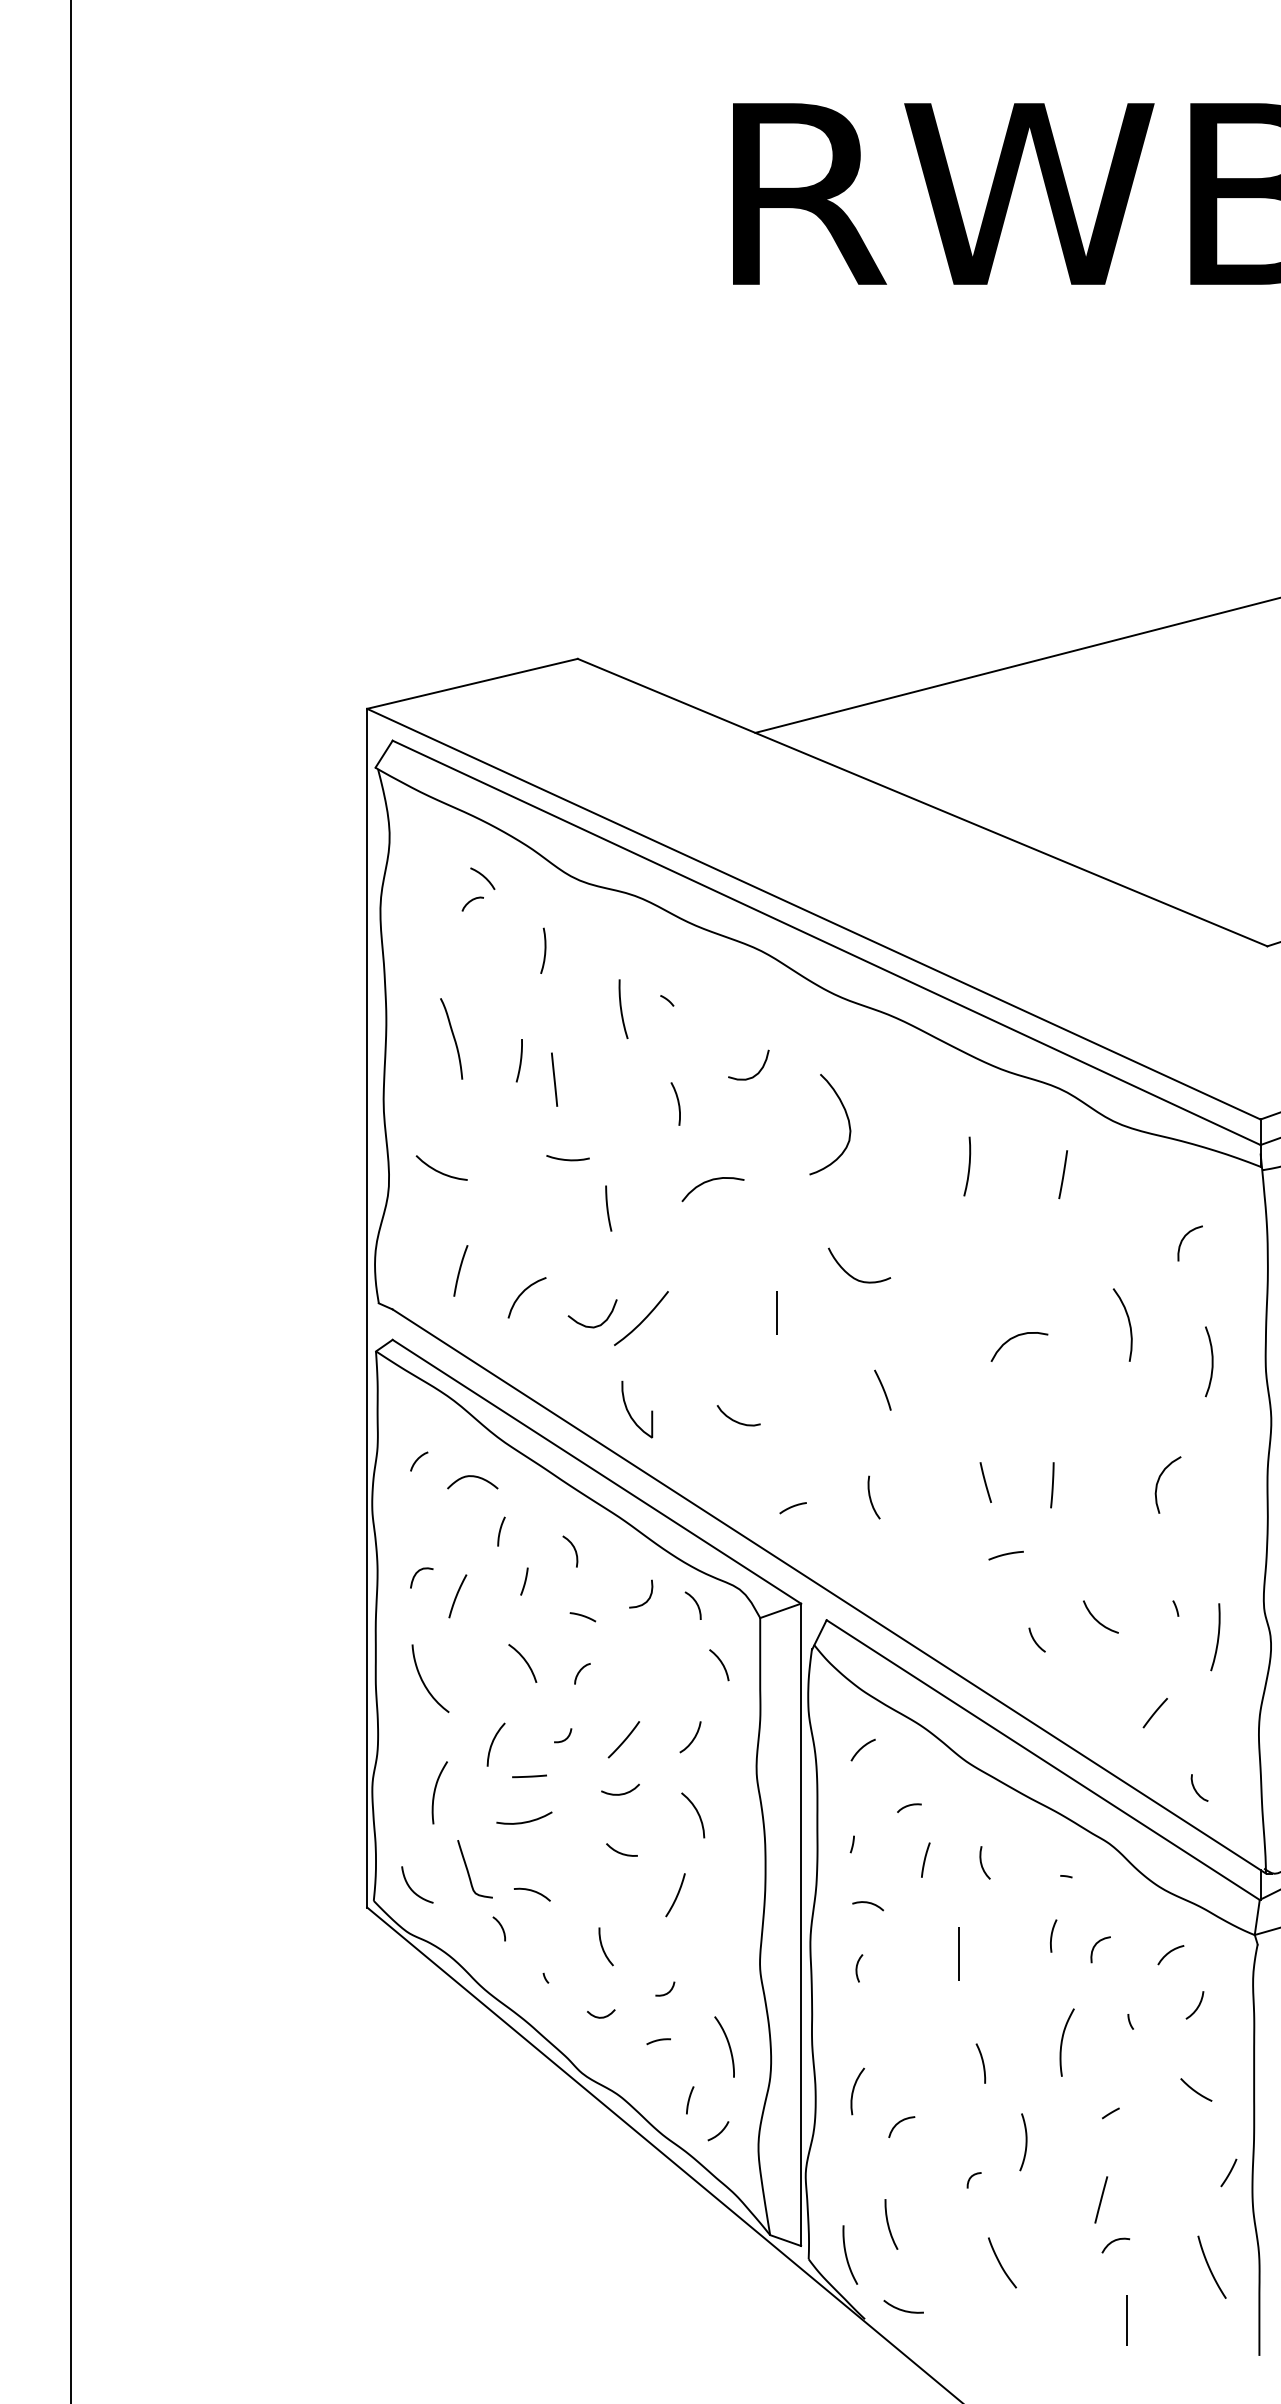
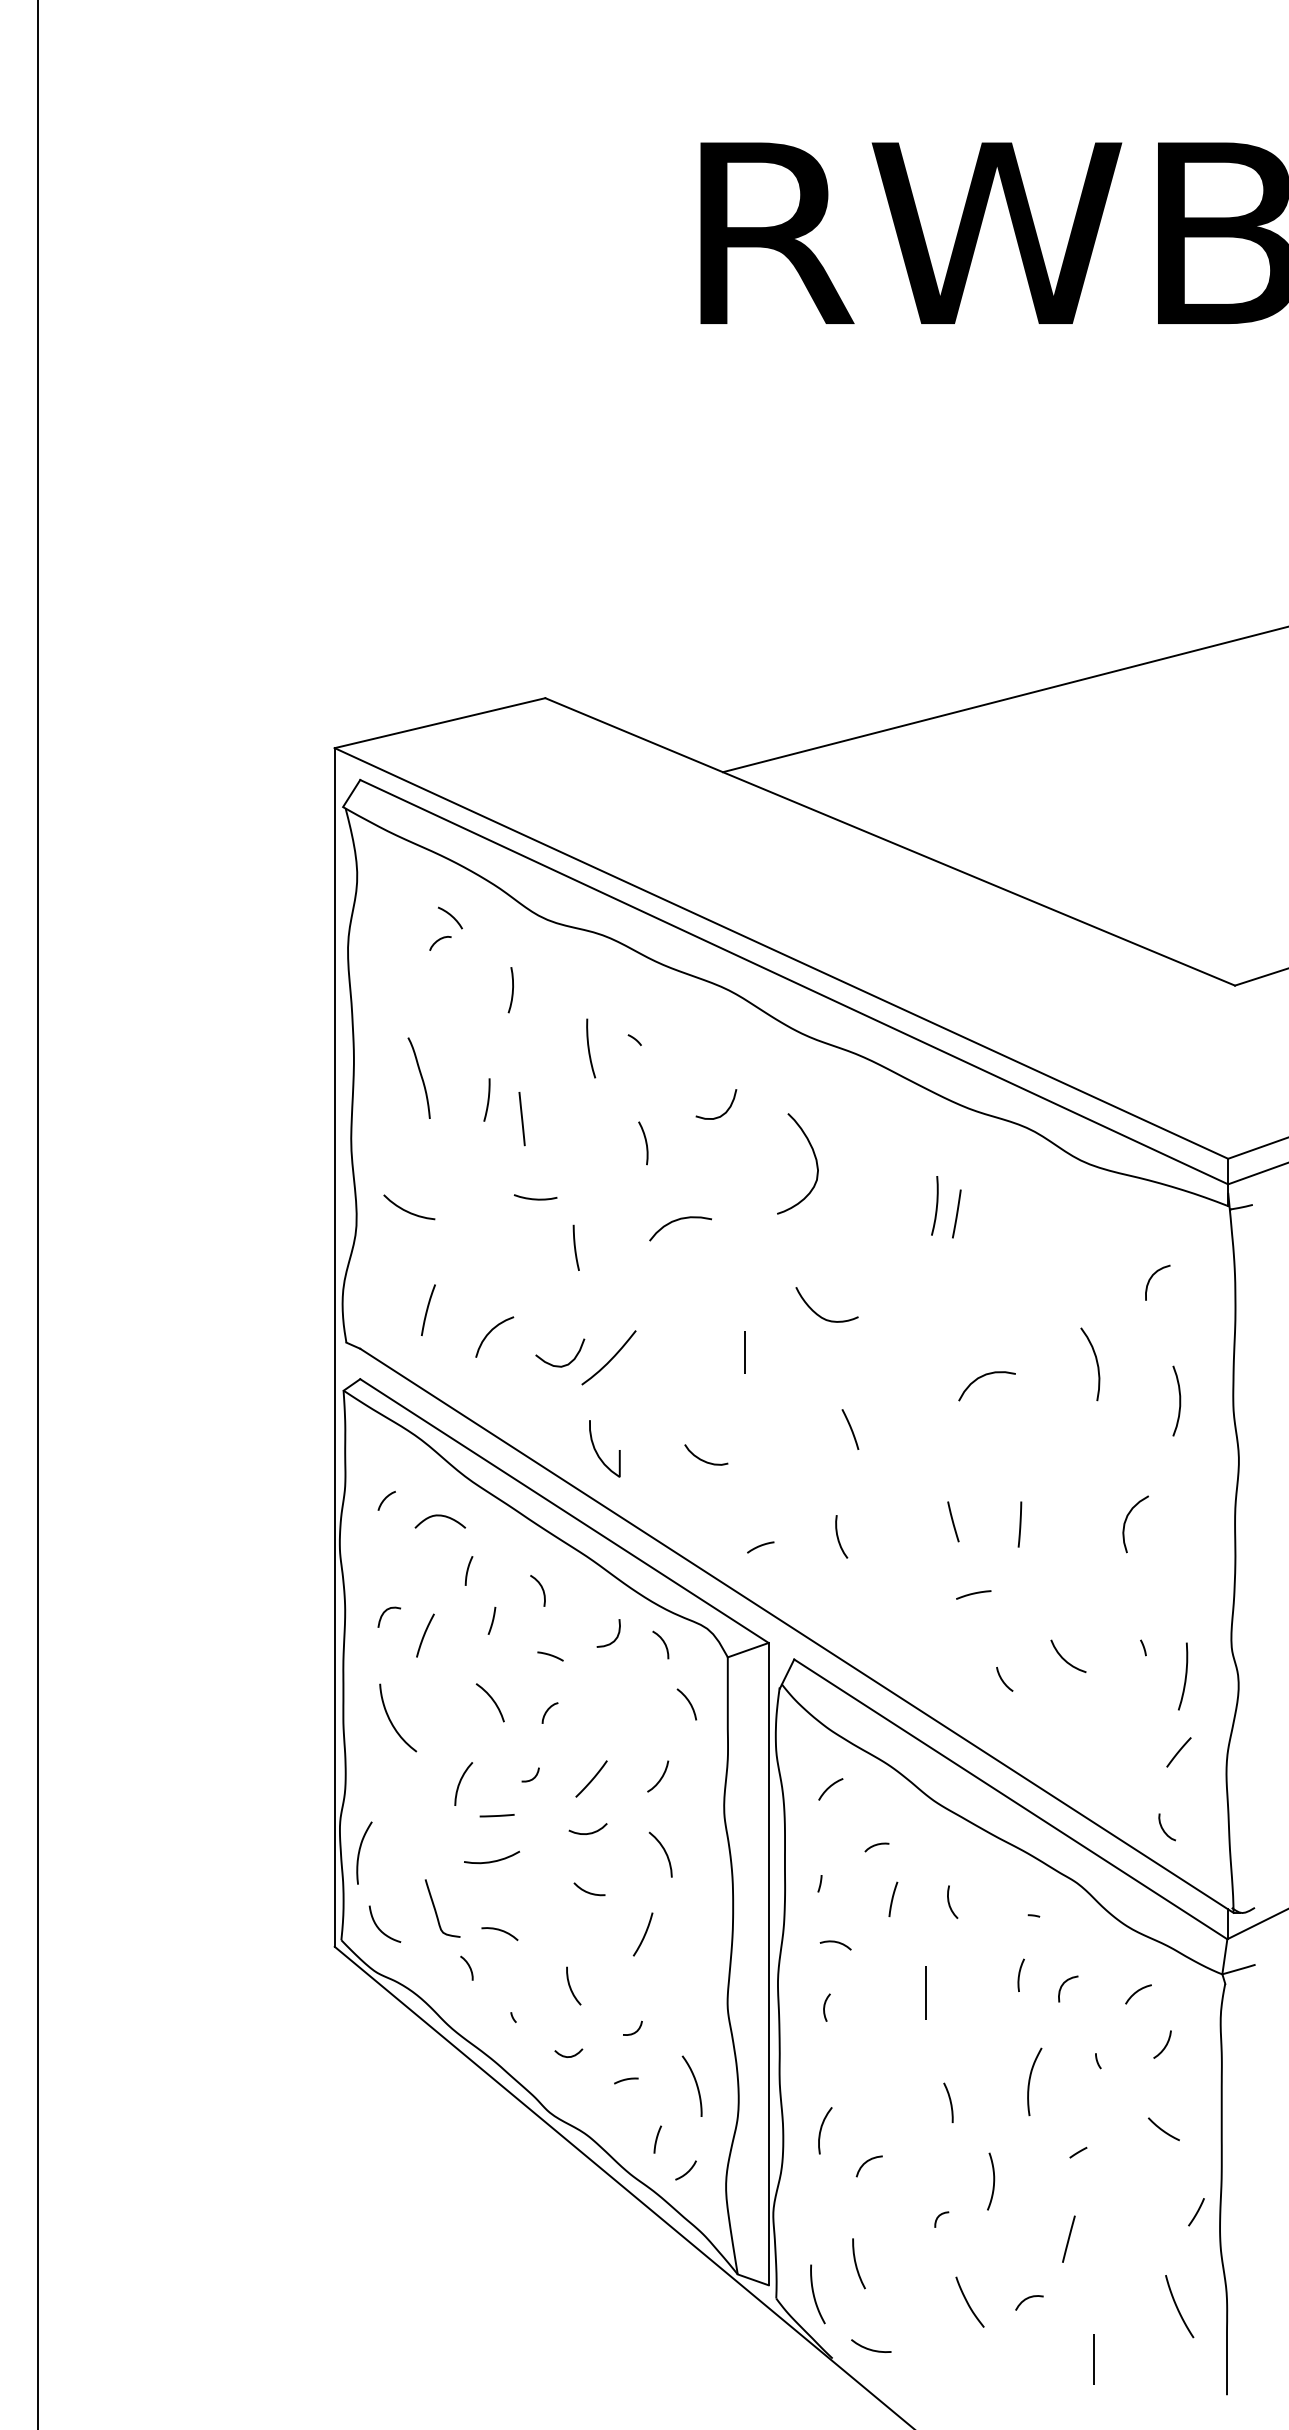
line: (1062, 1174) -> (956, 1213), moved
line: (1154, 1713) -> (1178, 1752), moved
curve: (435, 1791) -> (360, 1851), moved
curve: (1113, 2242) -> (1027, 2299), moved

